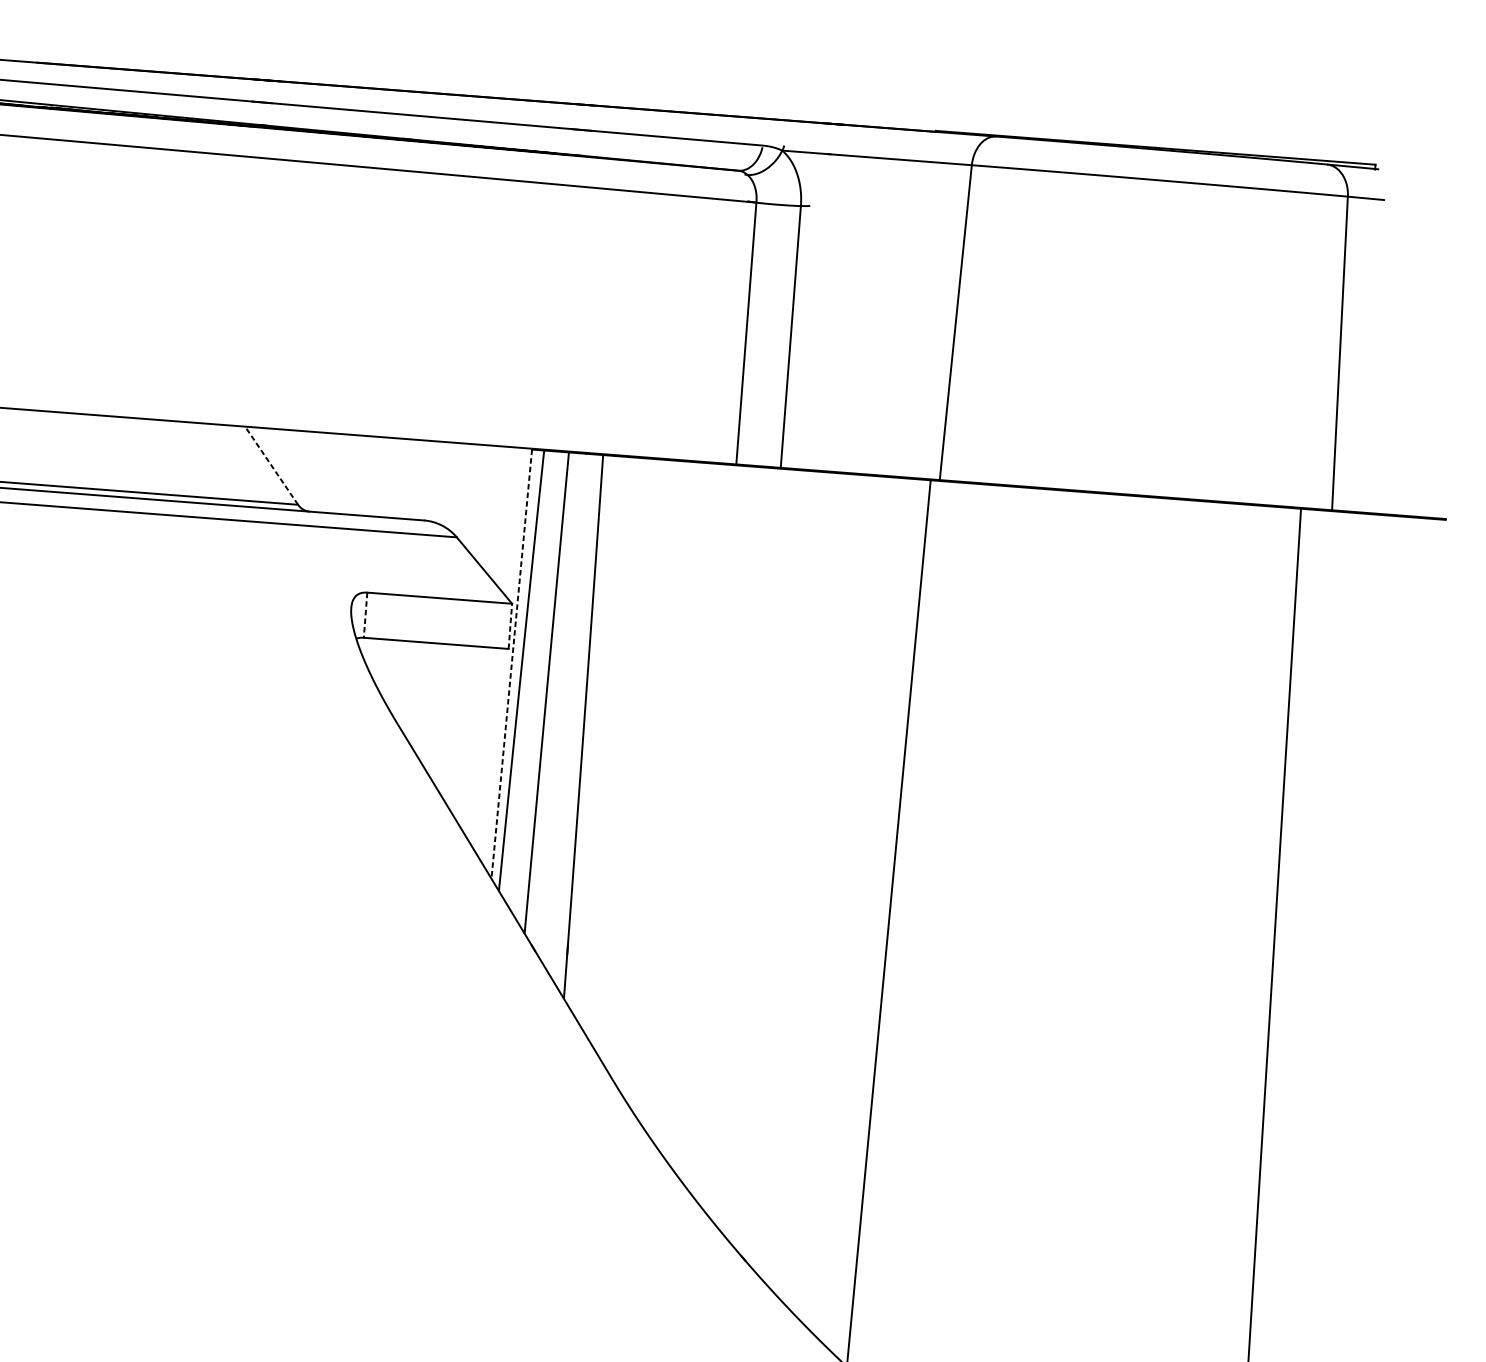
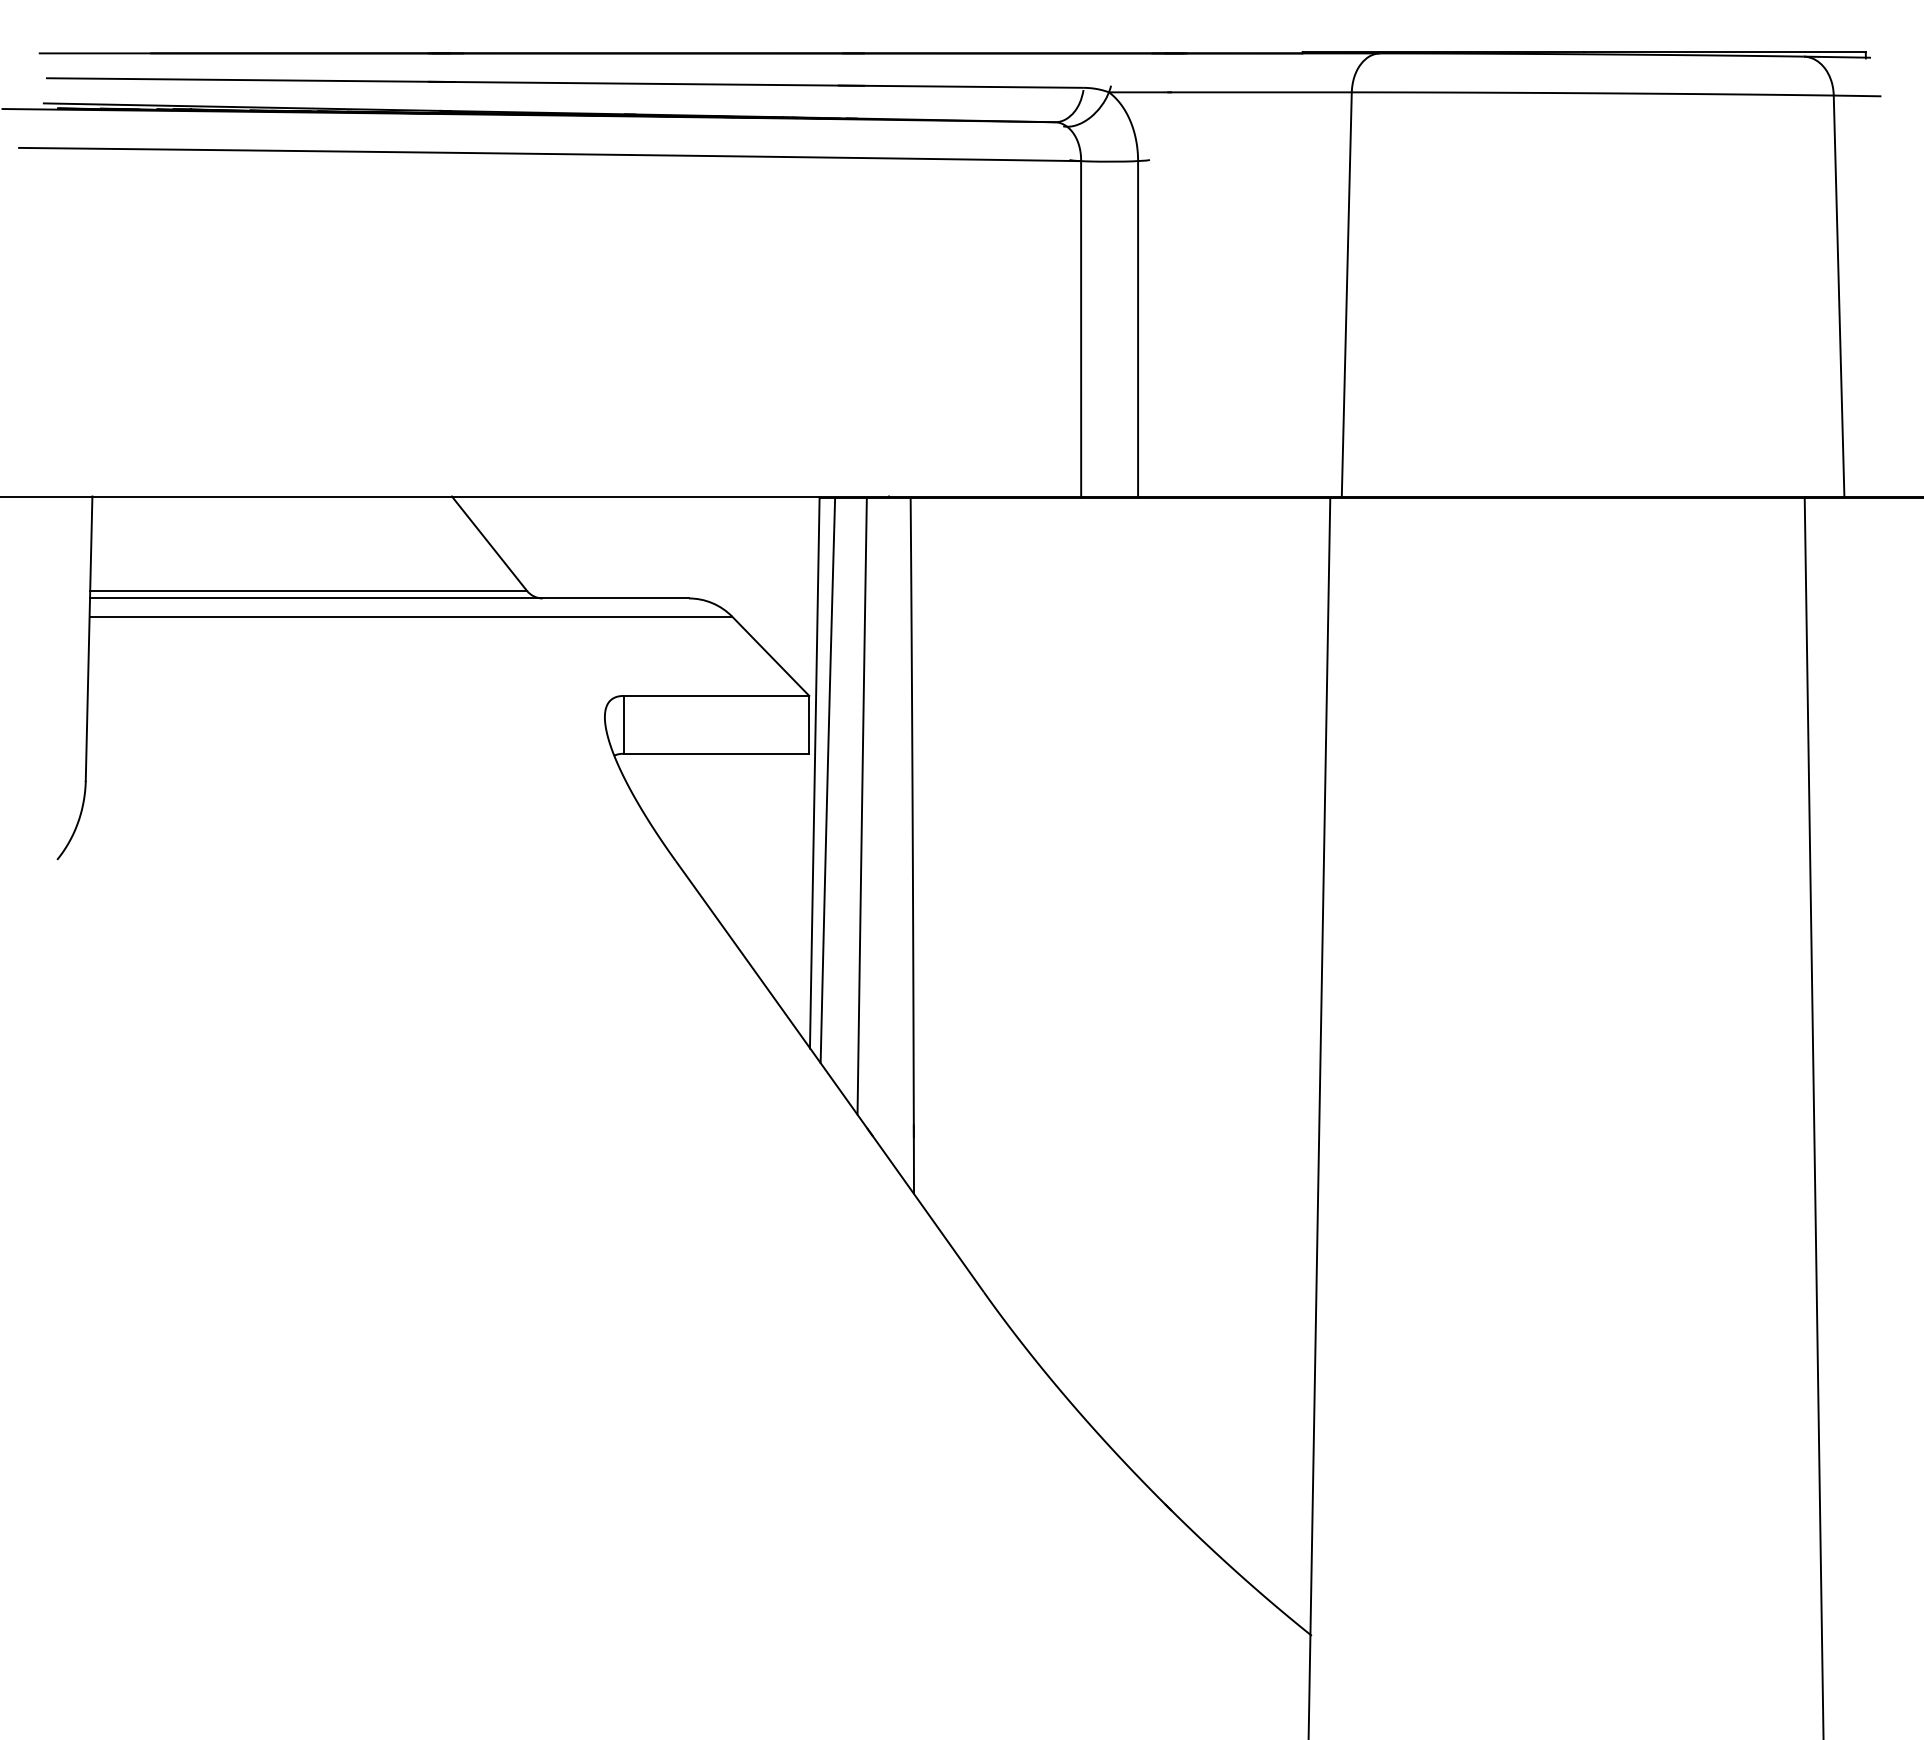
line: (271, 465) -> (489, 543), dashed -> solid
line: (365, 614) -> (623, 724), dashed -> solid
line: (510, 626) -> (809, 724), dashed -> solid
line: (511, 664) -> (814, 773), dashed -> solid

